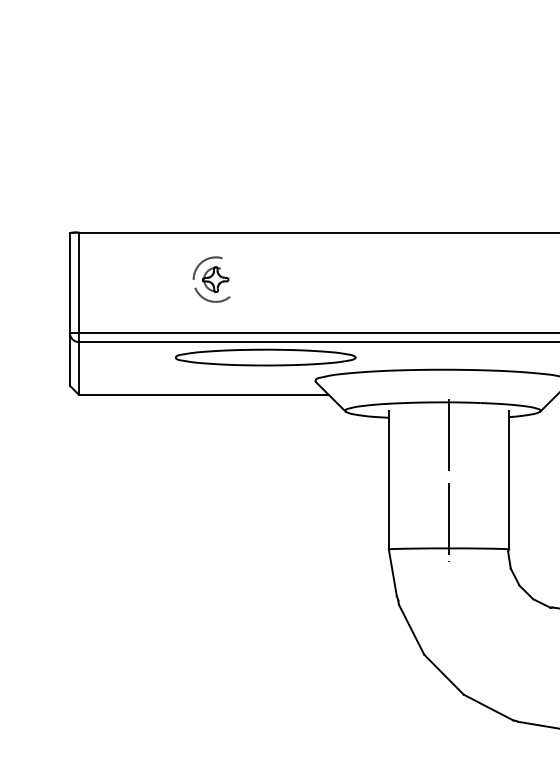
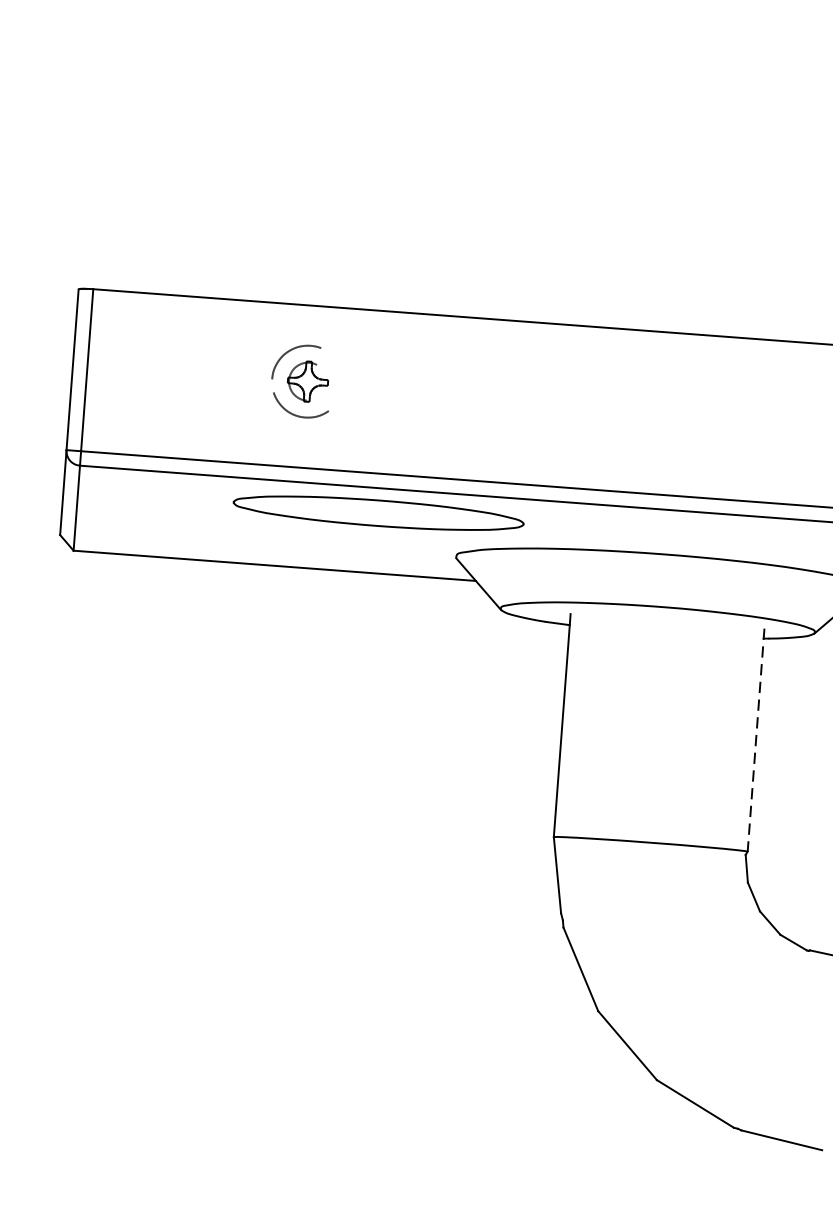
line: (448, 479) -> (658, 731), removed
line: (509, 480) -> (756, 740), solid -> dashed

